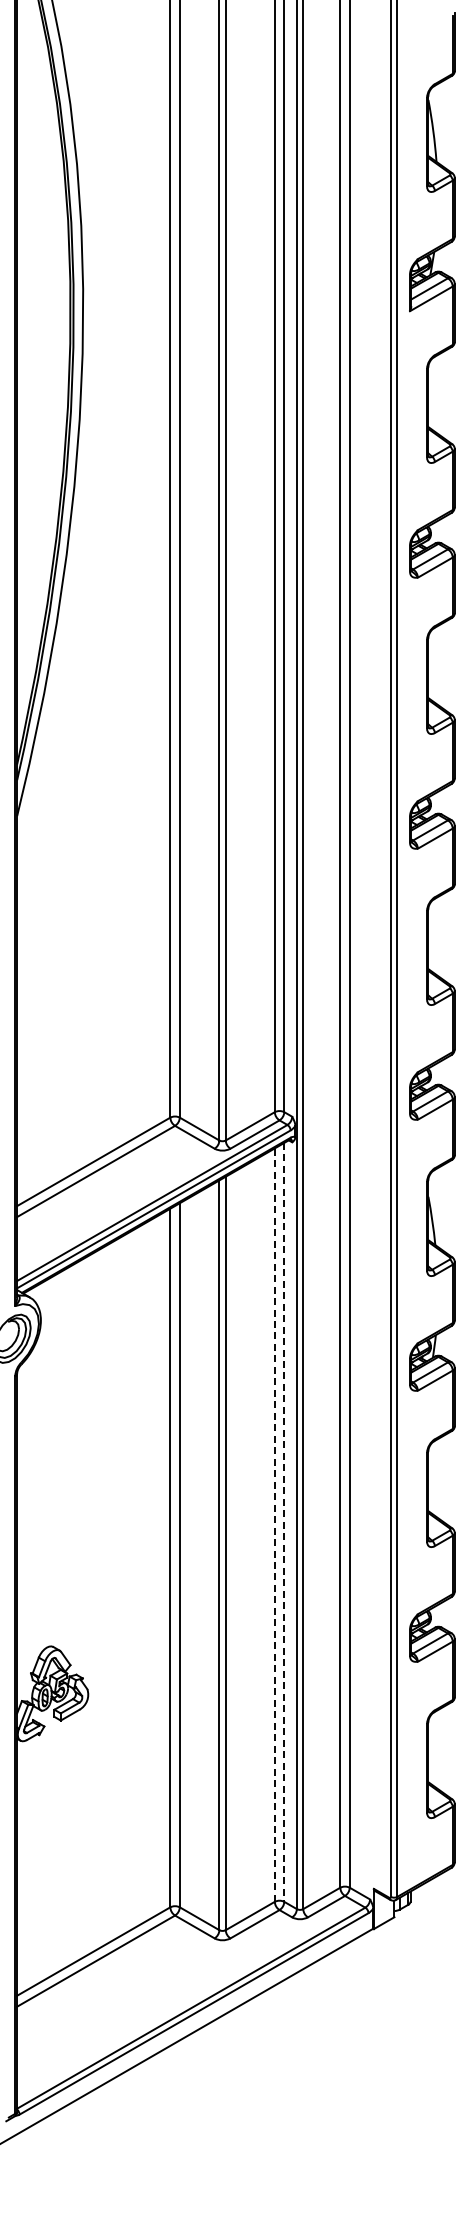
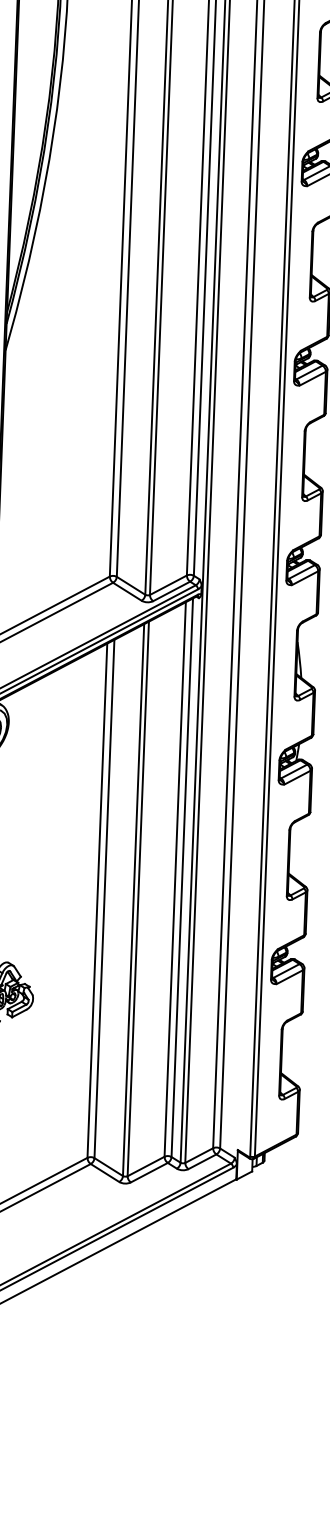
line: (284, 1522) -> (182, 877), dashed -> solid
line: (274, 1525) -> (174, 879), dashed -> solid

